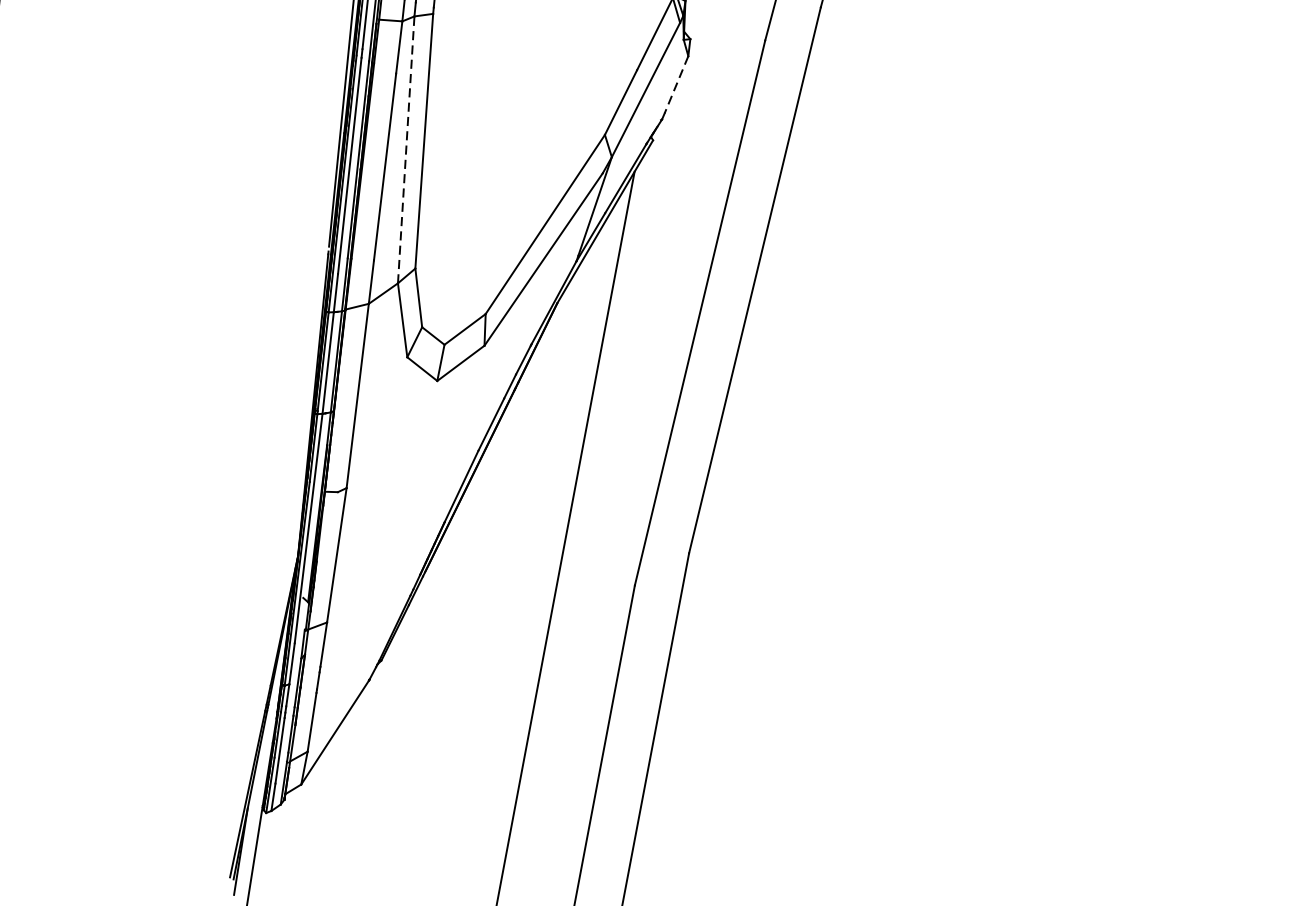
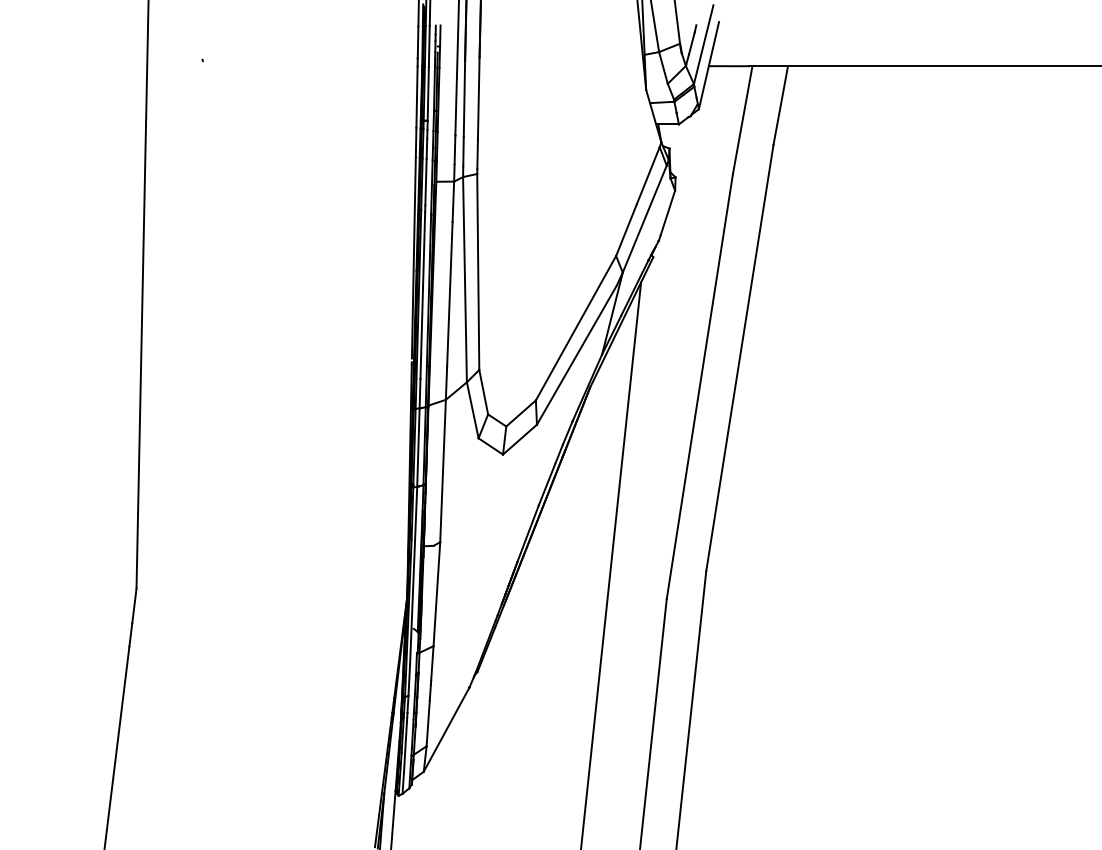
line: (676, 85) -> (667, 213), dashed -> solid
line: (405, 149) -> (464, 279), dashed -> solid

